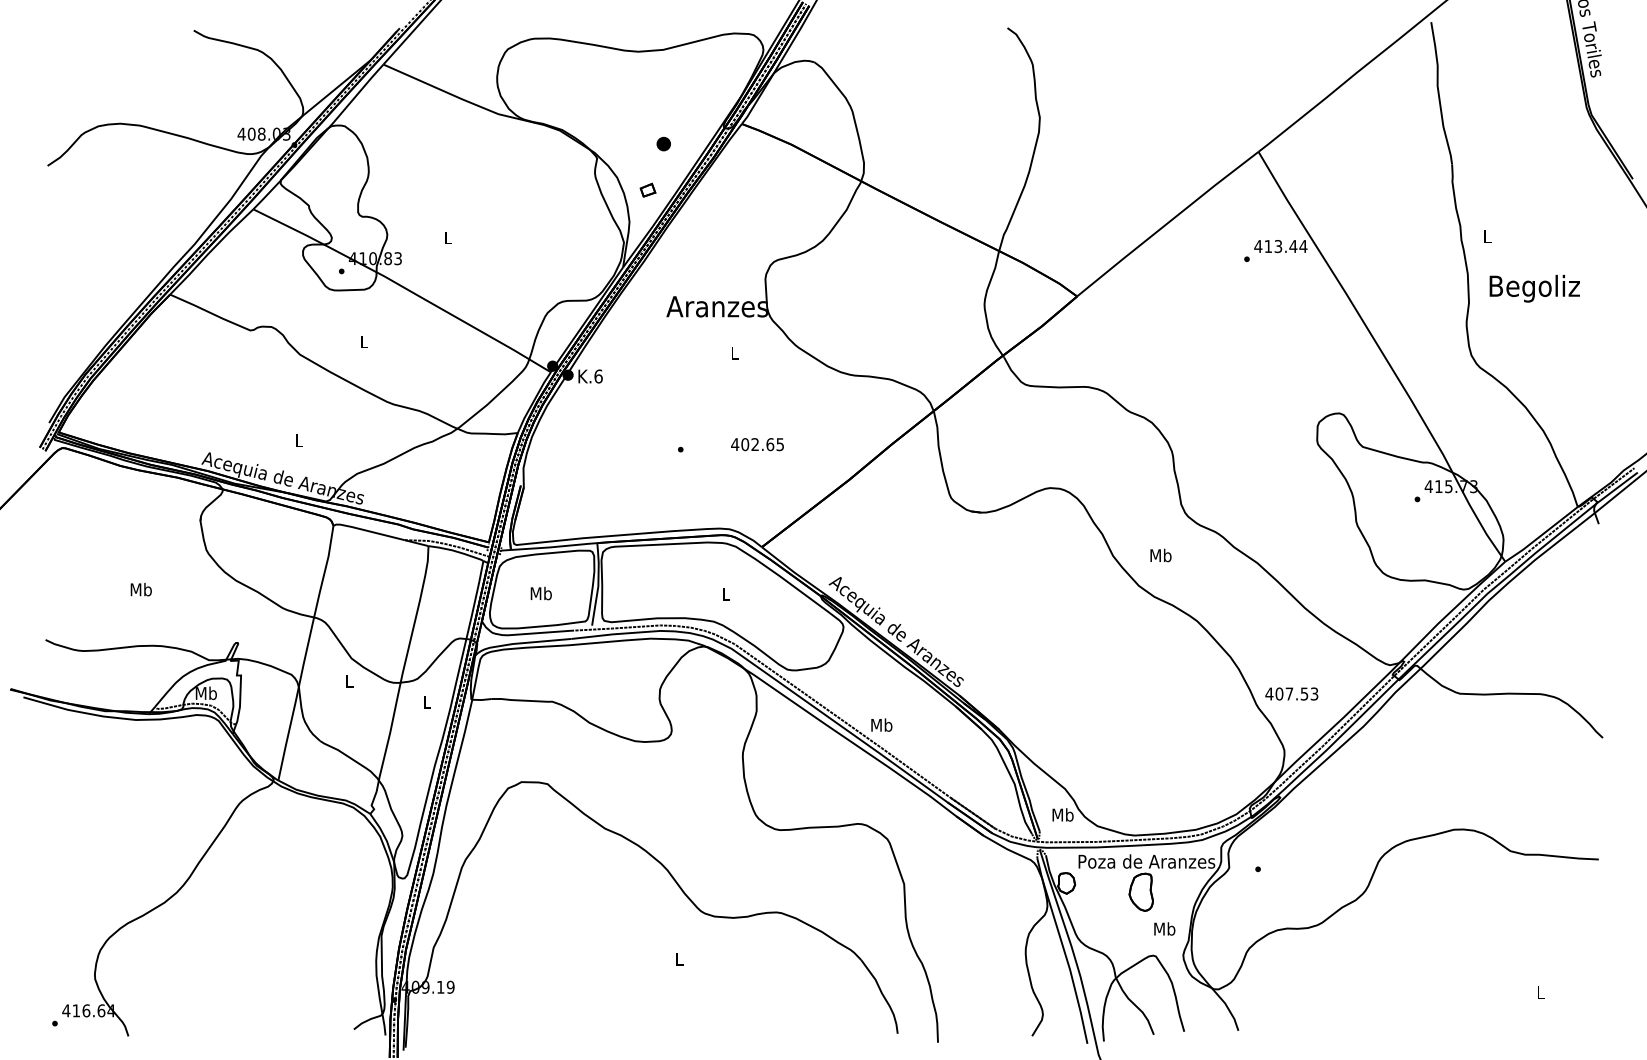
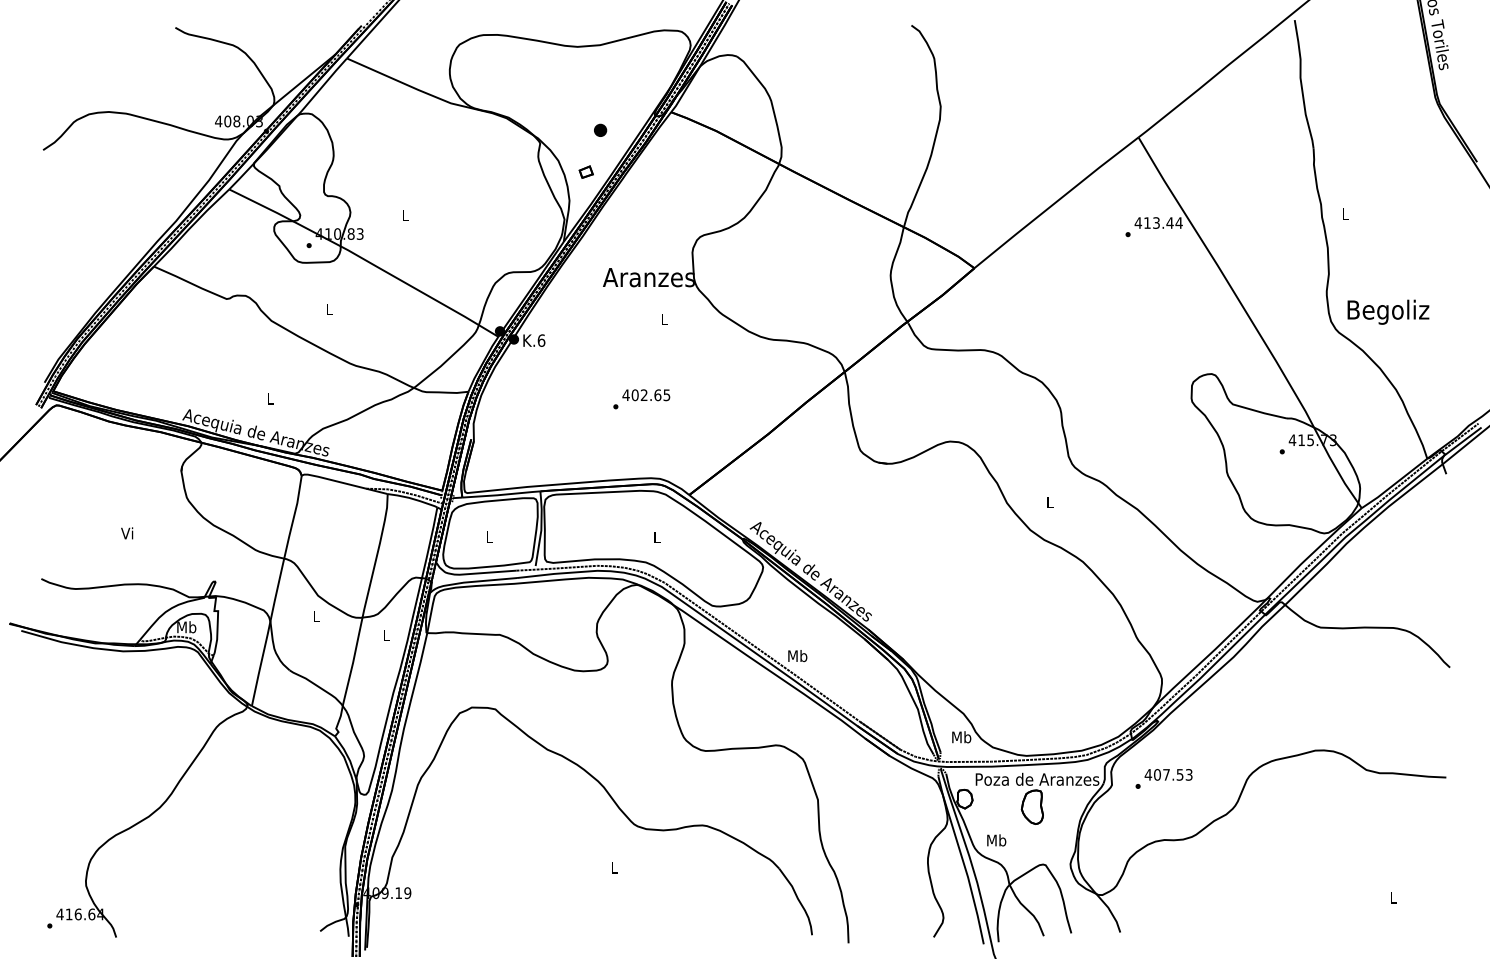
text: (1534, 287) -> (1388, 311), moved
text: (757, 444) -> (646, 395), moved
text: (1160, 555) -> (1049, 502), Mb -> L
text: (140, 589) -> (127, 533), Mb -> Vi
text: (541, 594) -> (489, 537), Mb -> L
text: (1291, 693) -> (1168, 774), moved
text: (1164, 929) -> (996, 840), moved

